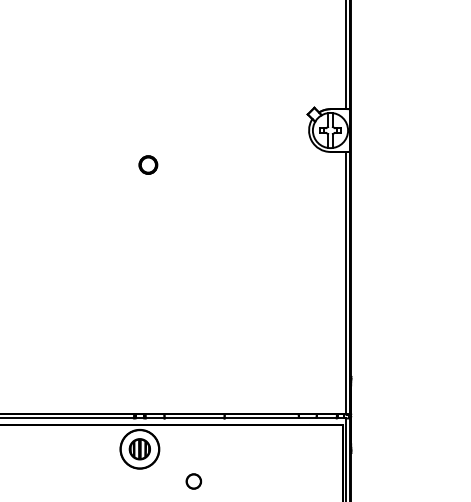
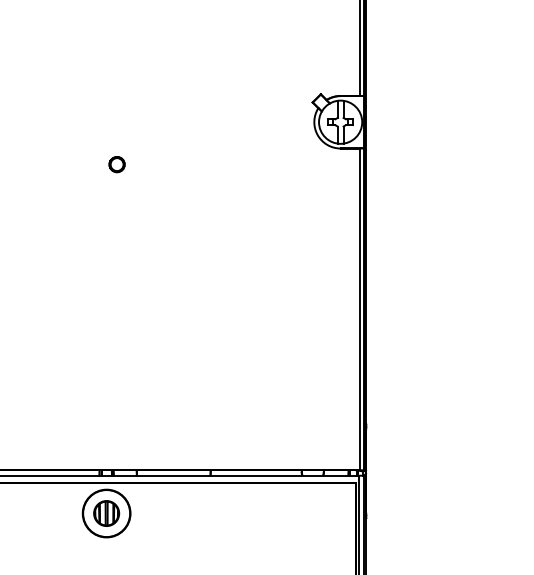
part: (148, 164) -> (117, 163), size x0.7
part: (193, 481) -> (172, 553), removed

